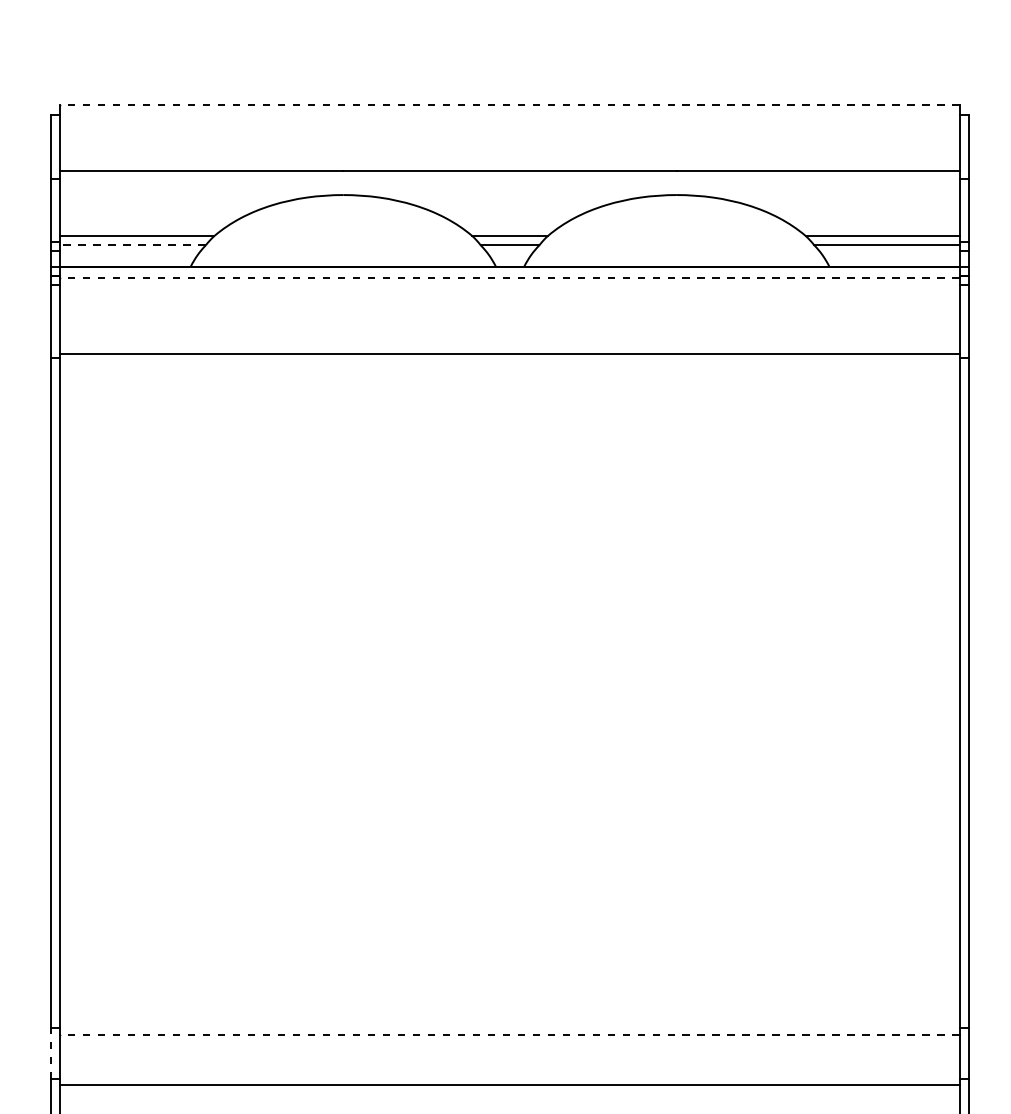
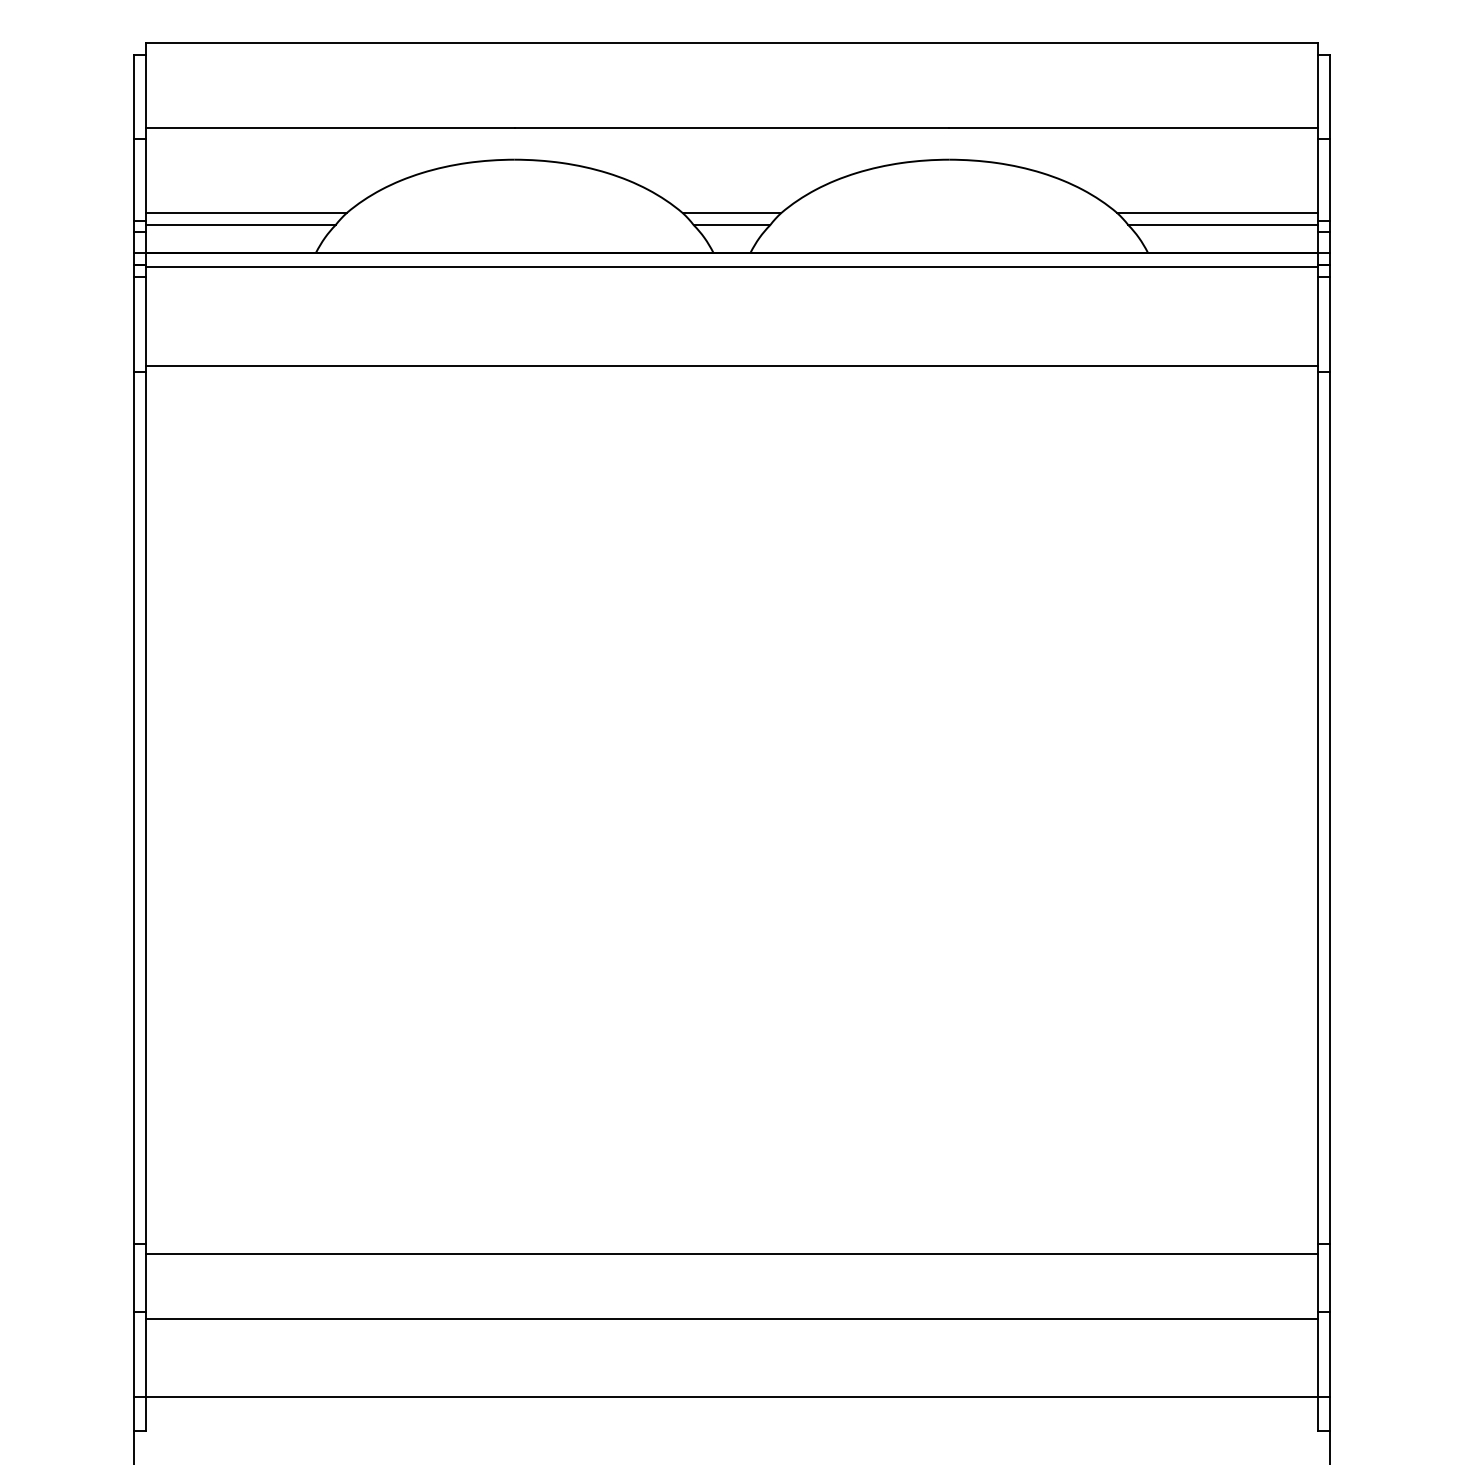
line: (510, 105) -> (732, 42), dashed -> solid
line: (132, 245) -> (240, 225), dashed -> solid
line: (510, 277) -> (732, 267), dashed -> solid
line: (510, 1034) -> (732, 1253), dashed -> solid
line: (50, 1053) -> (133, 1278), dashed -> solid

